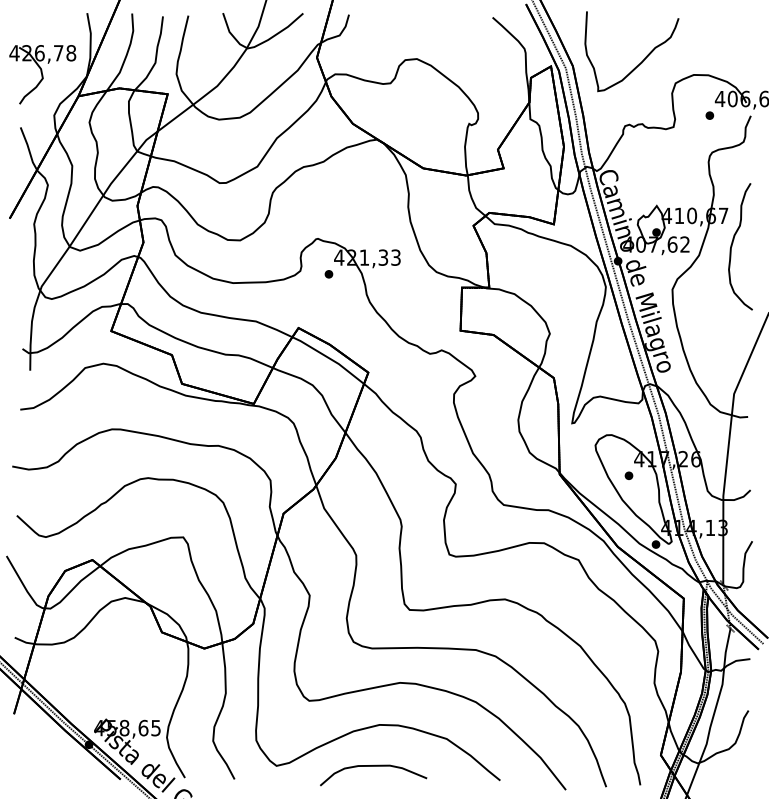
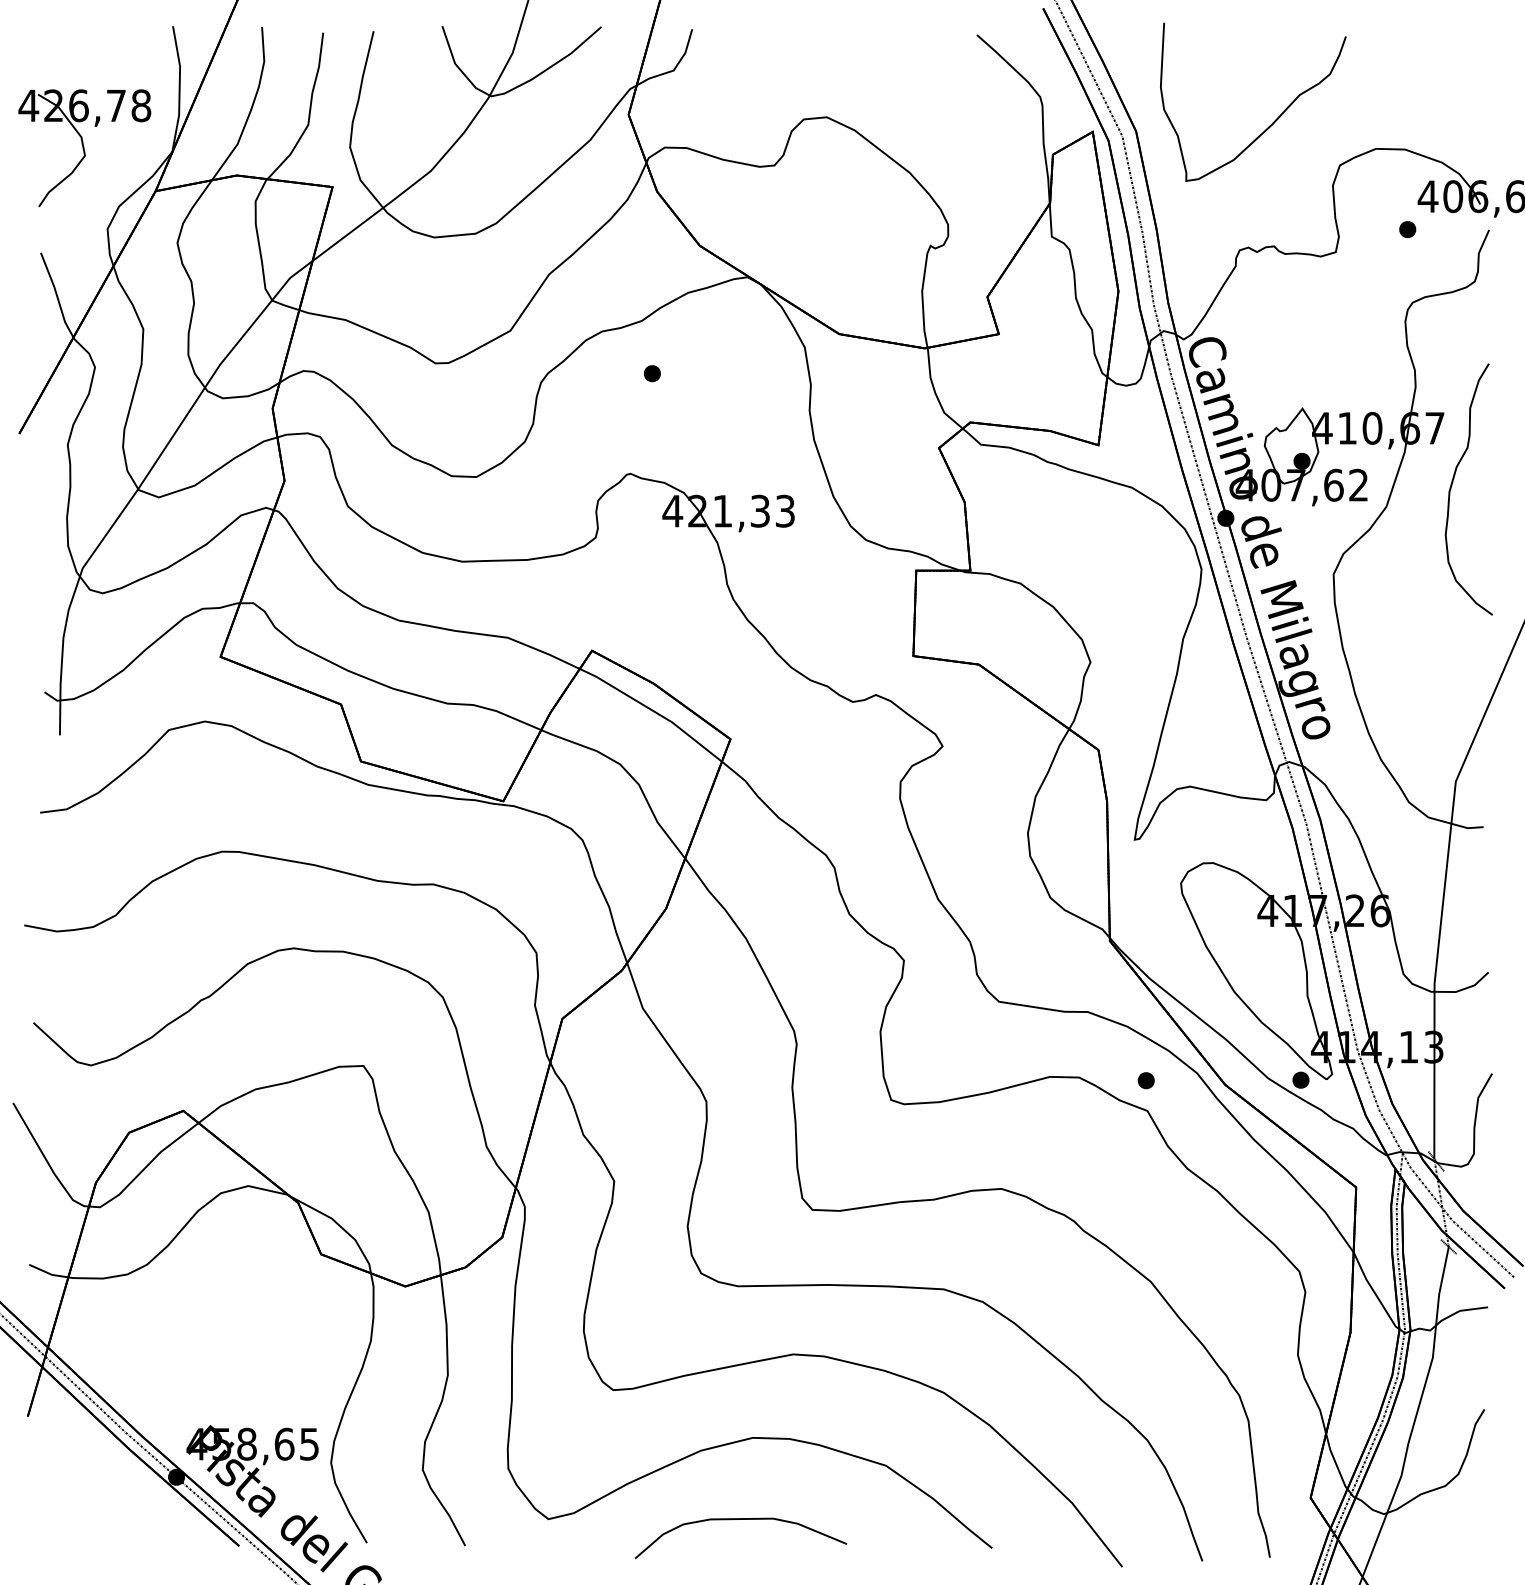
part: (328, 274) -> (651, 374), moved
part: (628, 475) -> (1145, 1080), moved

